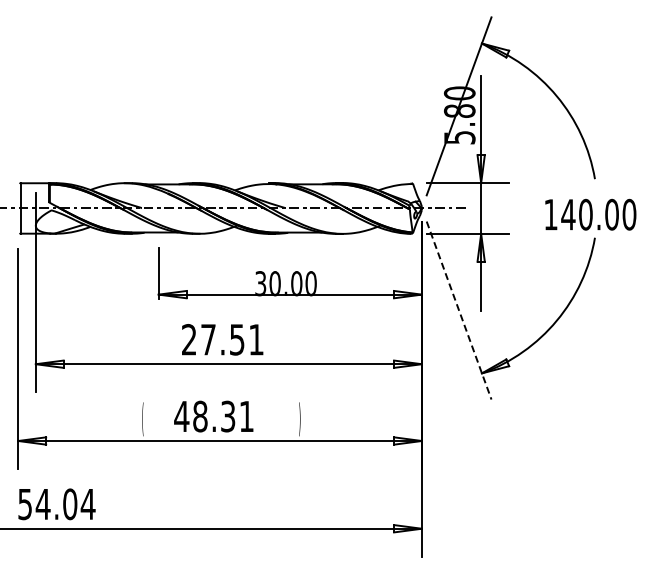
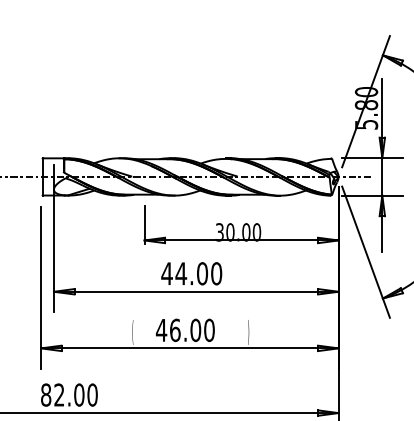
line: (459, 310) -> (366, 252), dashed -> solid
text: (222, 339) -> (191, 273), 27.51 -> 44.00
text: (223, 416) -> (192, 330), 48.31 -> 46.00
text: (56, 504) -> (69, 395), 54.04 -> 82.00

